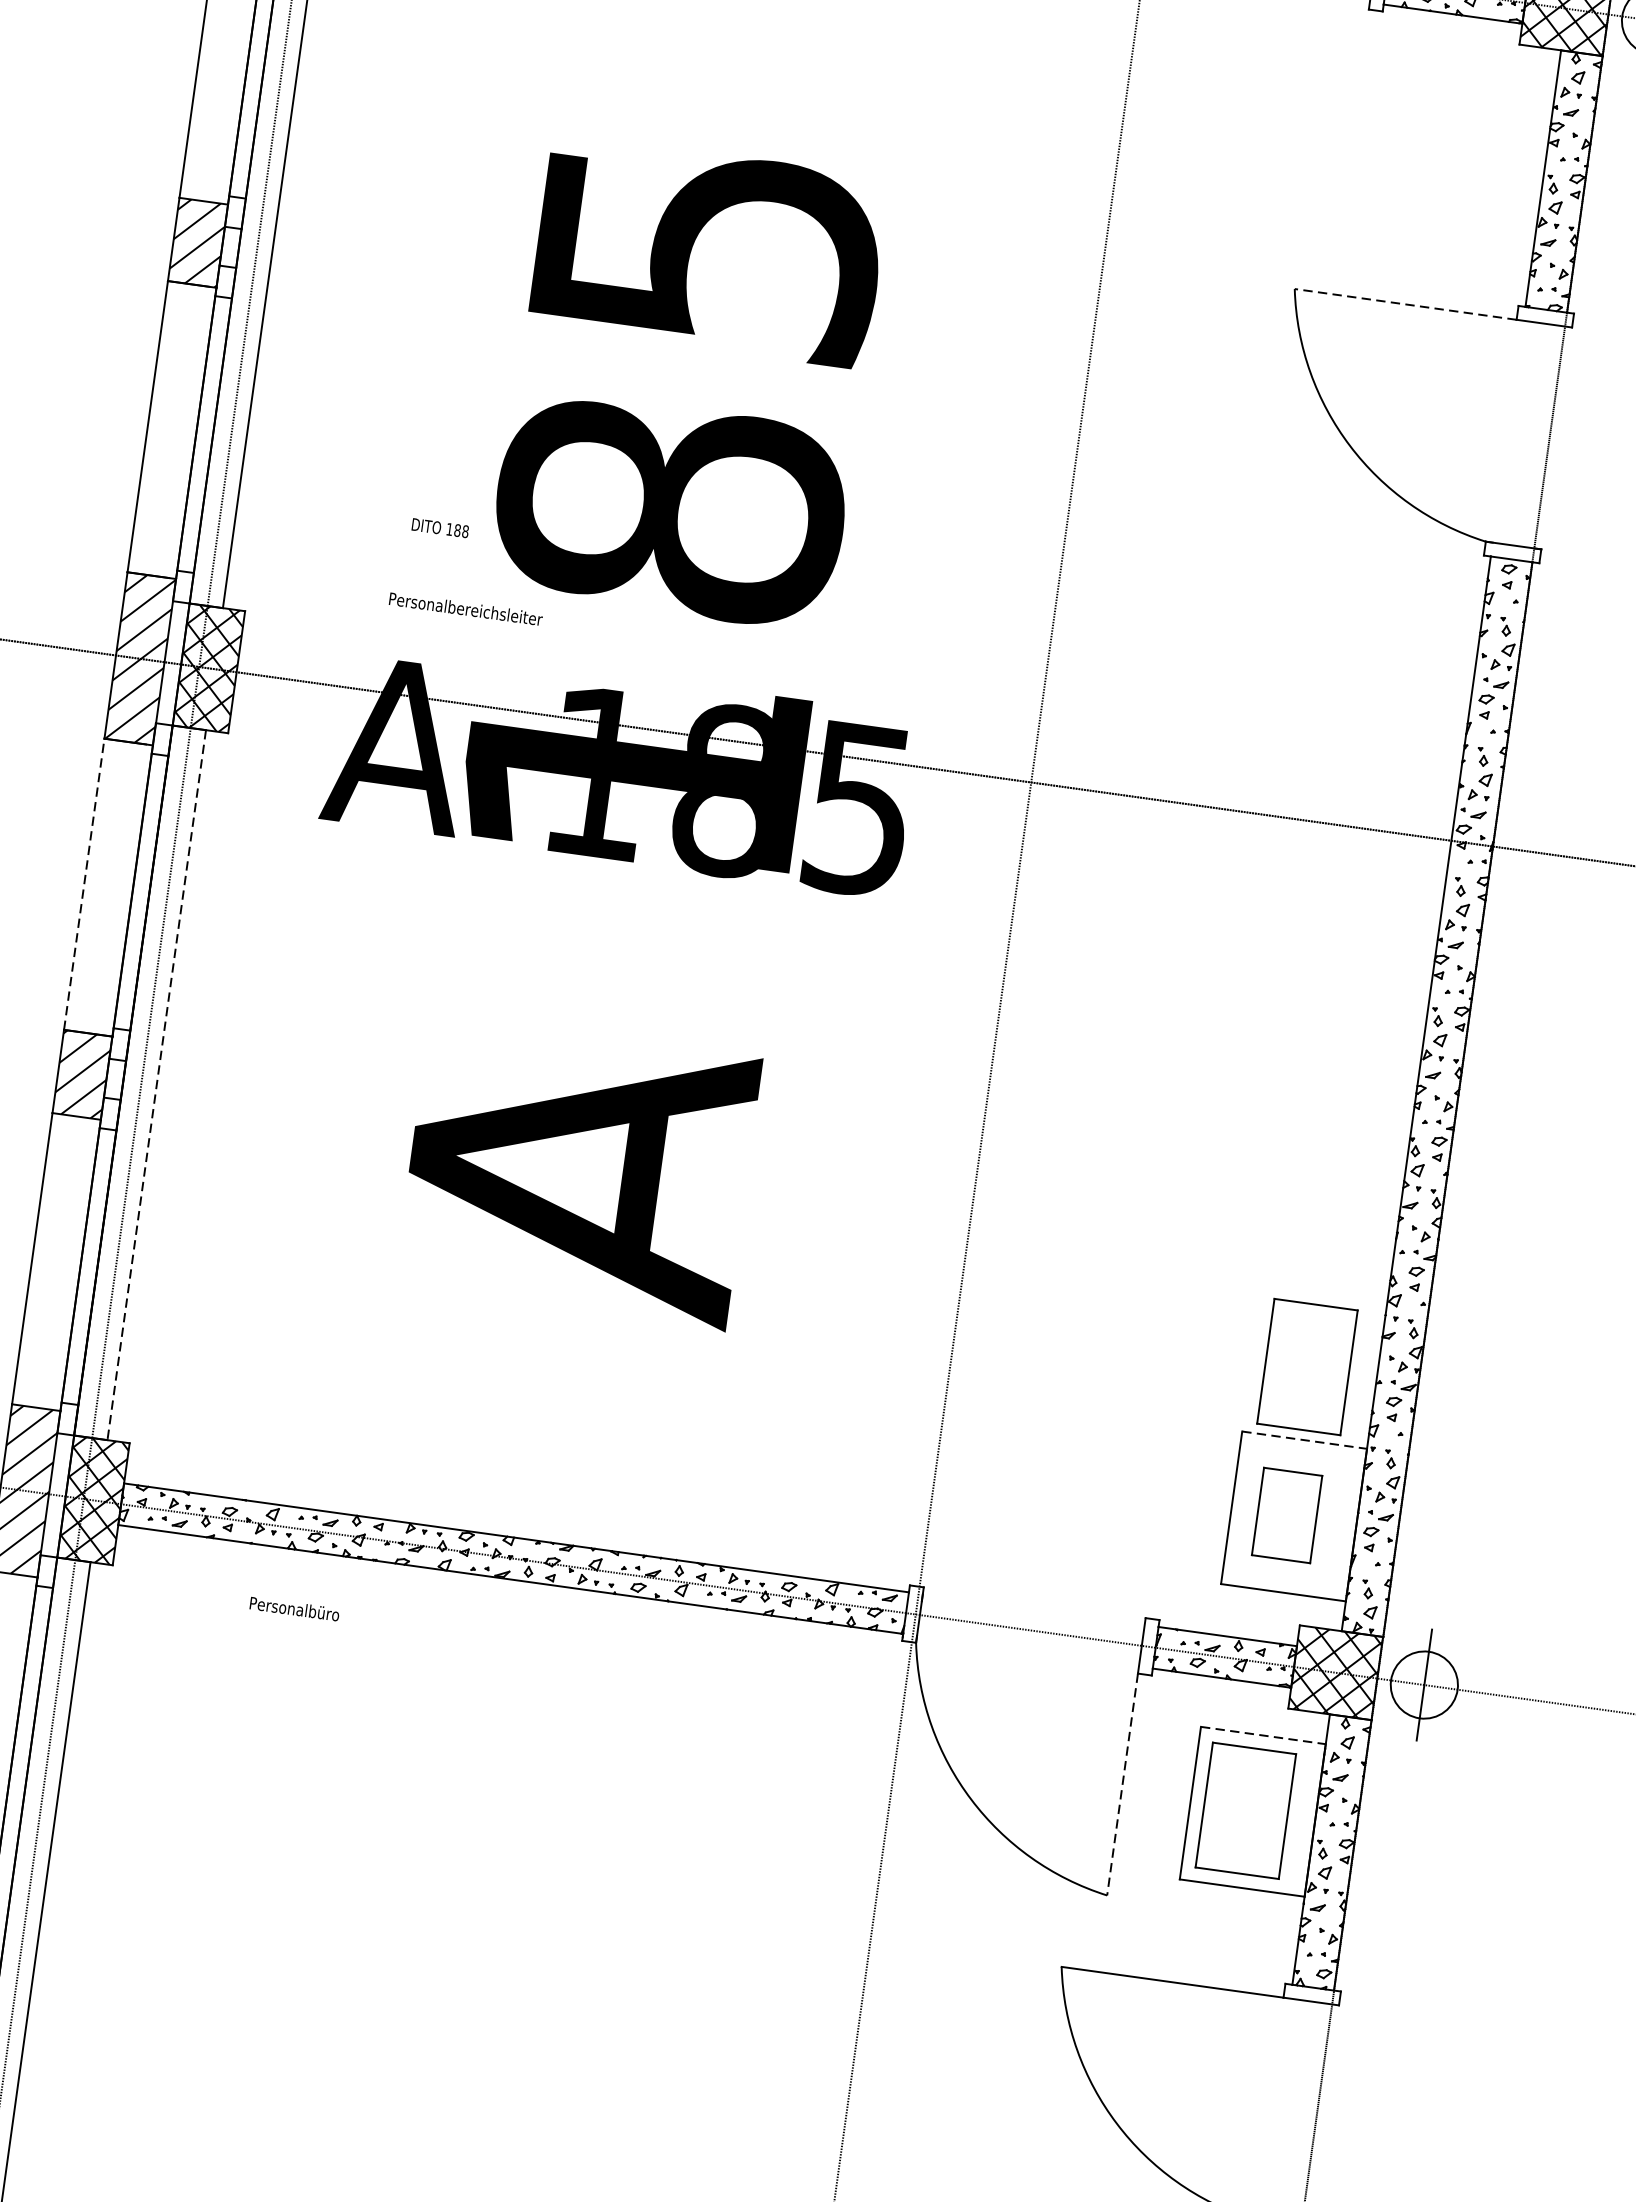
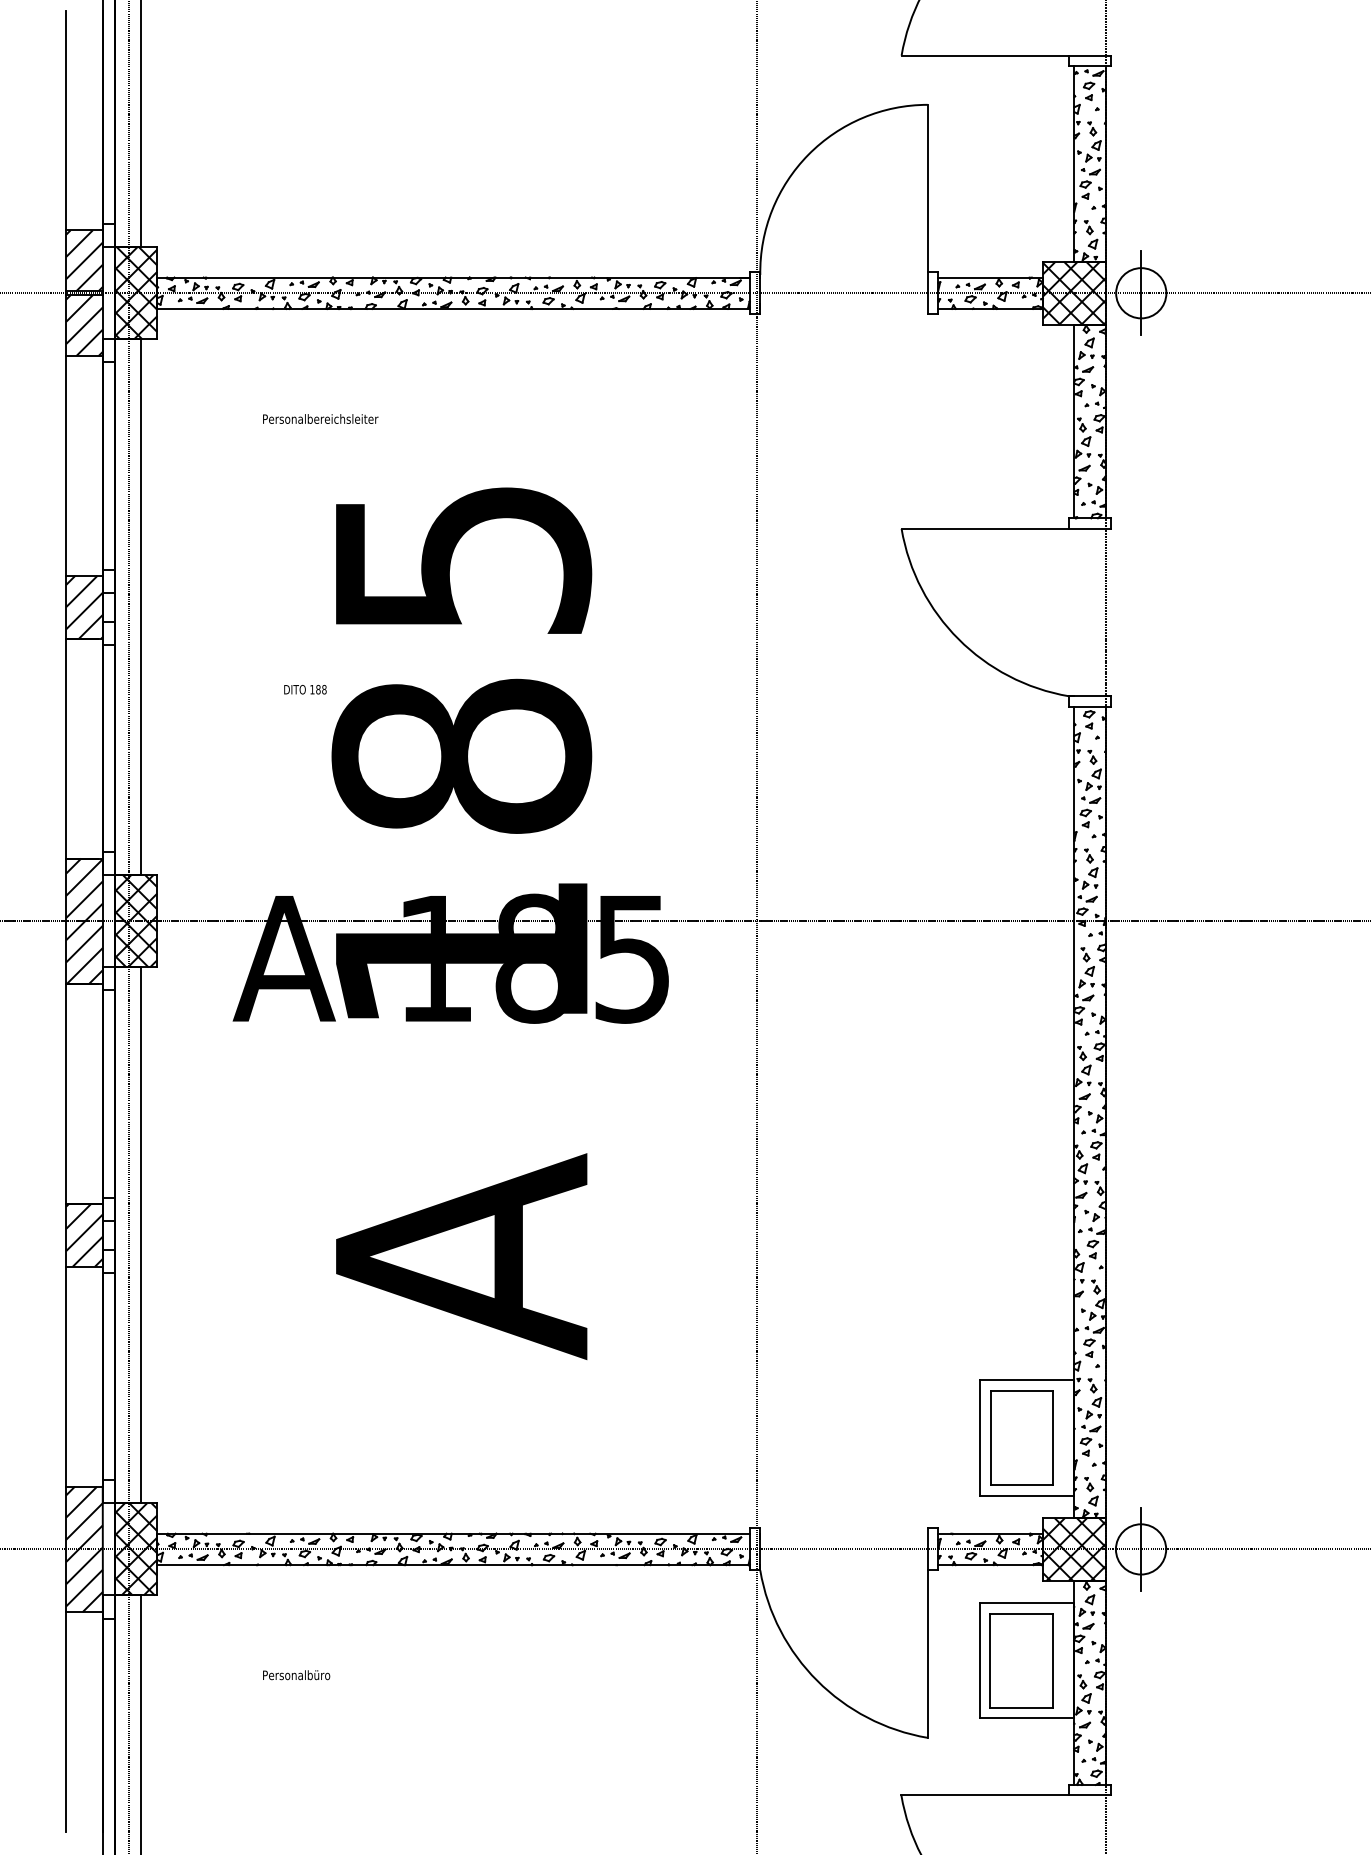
line: (1405, 304) -> (985, 528), dashed -> solid
text: (440, 527) -> (305, 689), moved
text: (465, 608) -> (320, 418), moved
line: (84, 884) -> (66, 1094), dashed -> solid
line: (156, 1085) -> (140, 1235), dashed -> solid
part: (1307, 1366) -> (1021, 1325), removed
line: (1304, 1440) -> (1027, 1380), dashed -> solid
part: (1286, 1514) -> (1021, 1437), size x1.43
text: (294, 1609) -> (296, 1675), moved
line: (1263, 1735) -> (1027, 1603), dashed -> solid
line: (1122, 1785) -> (927, 1654), dashed -> solid

